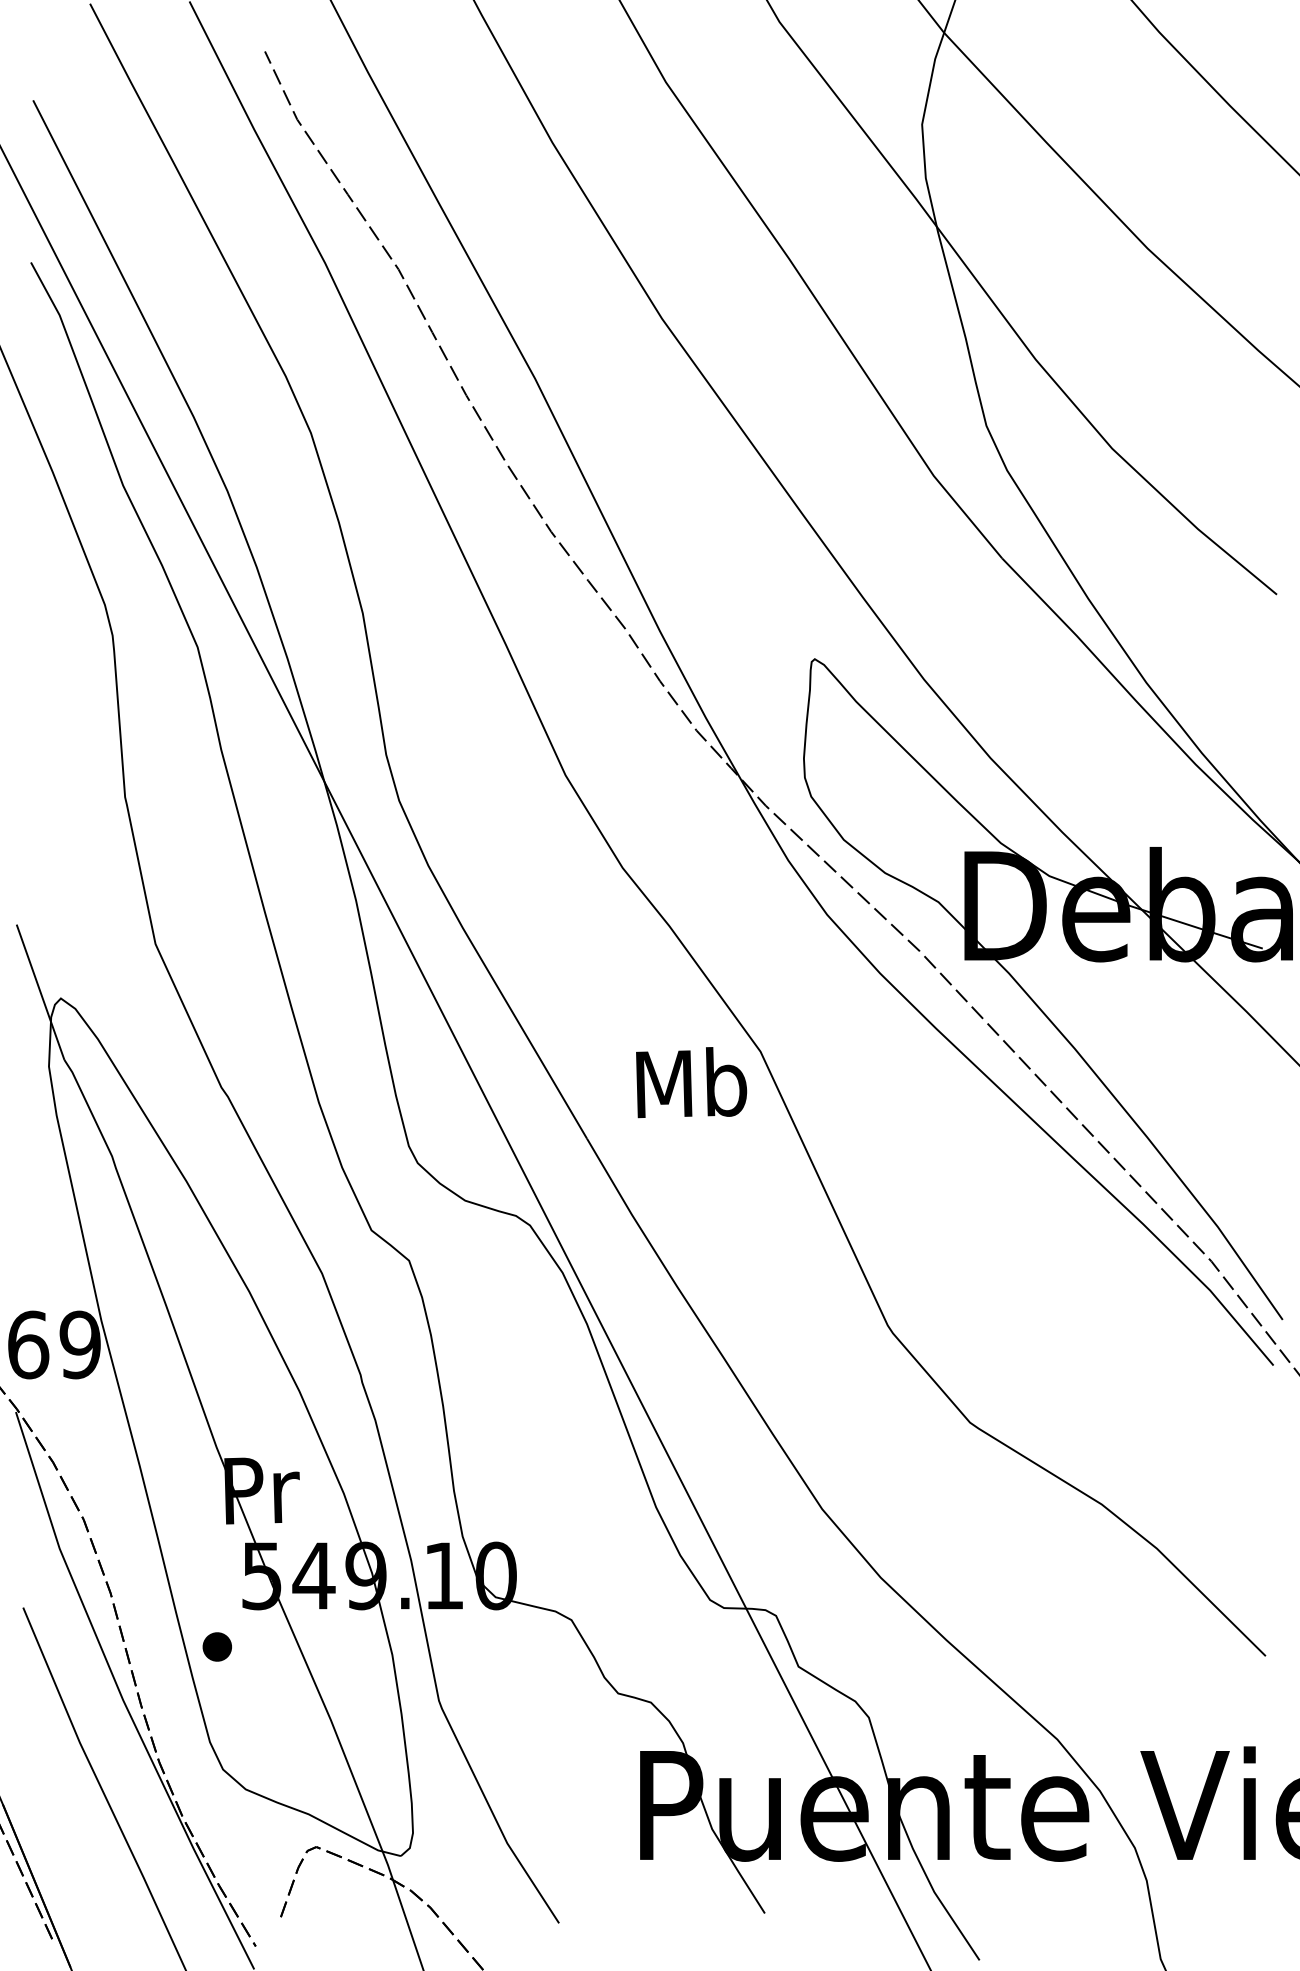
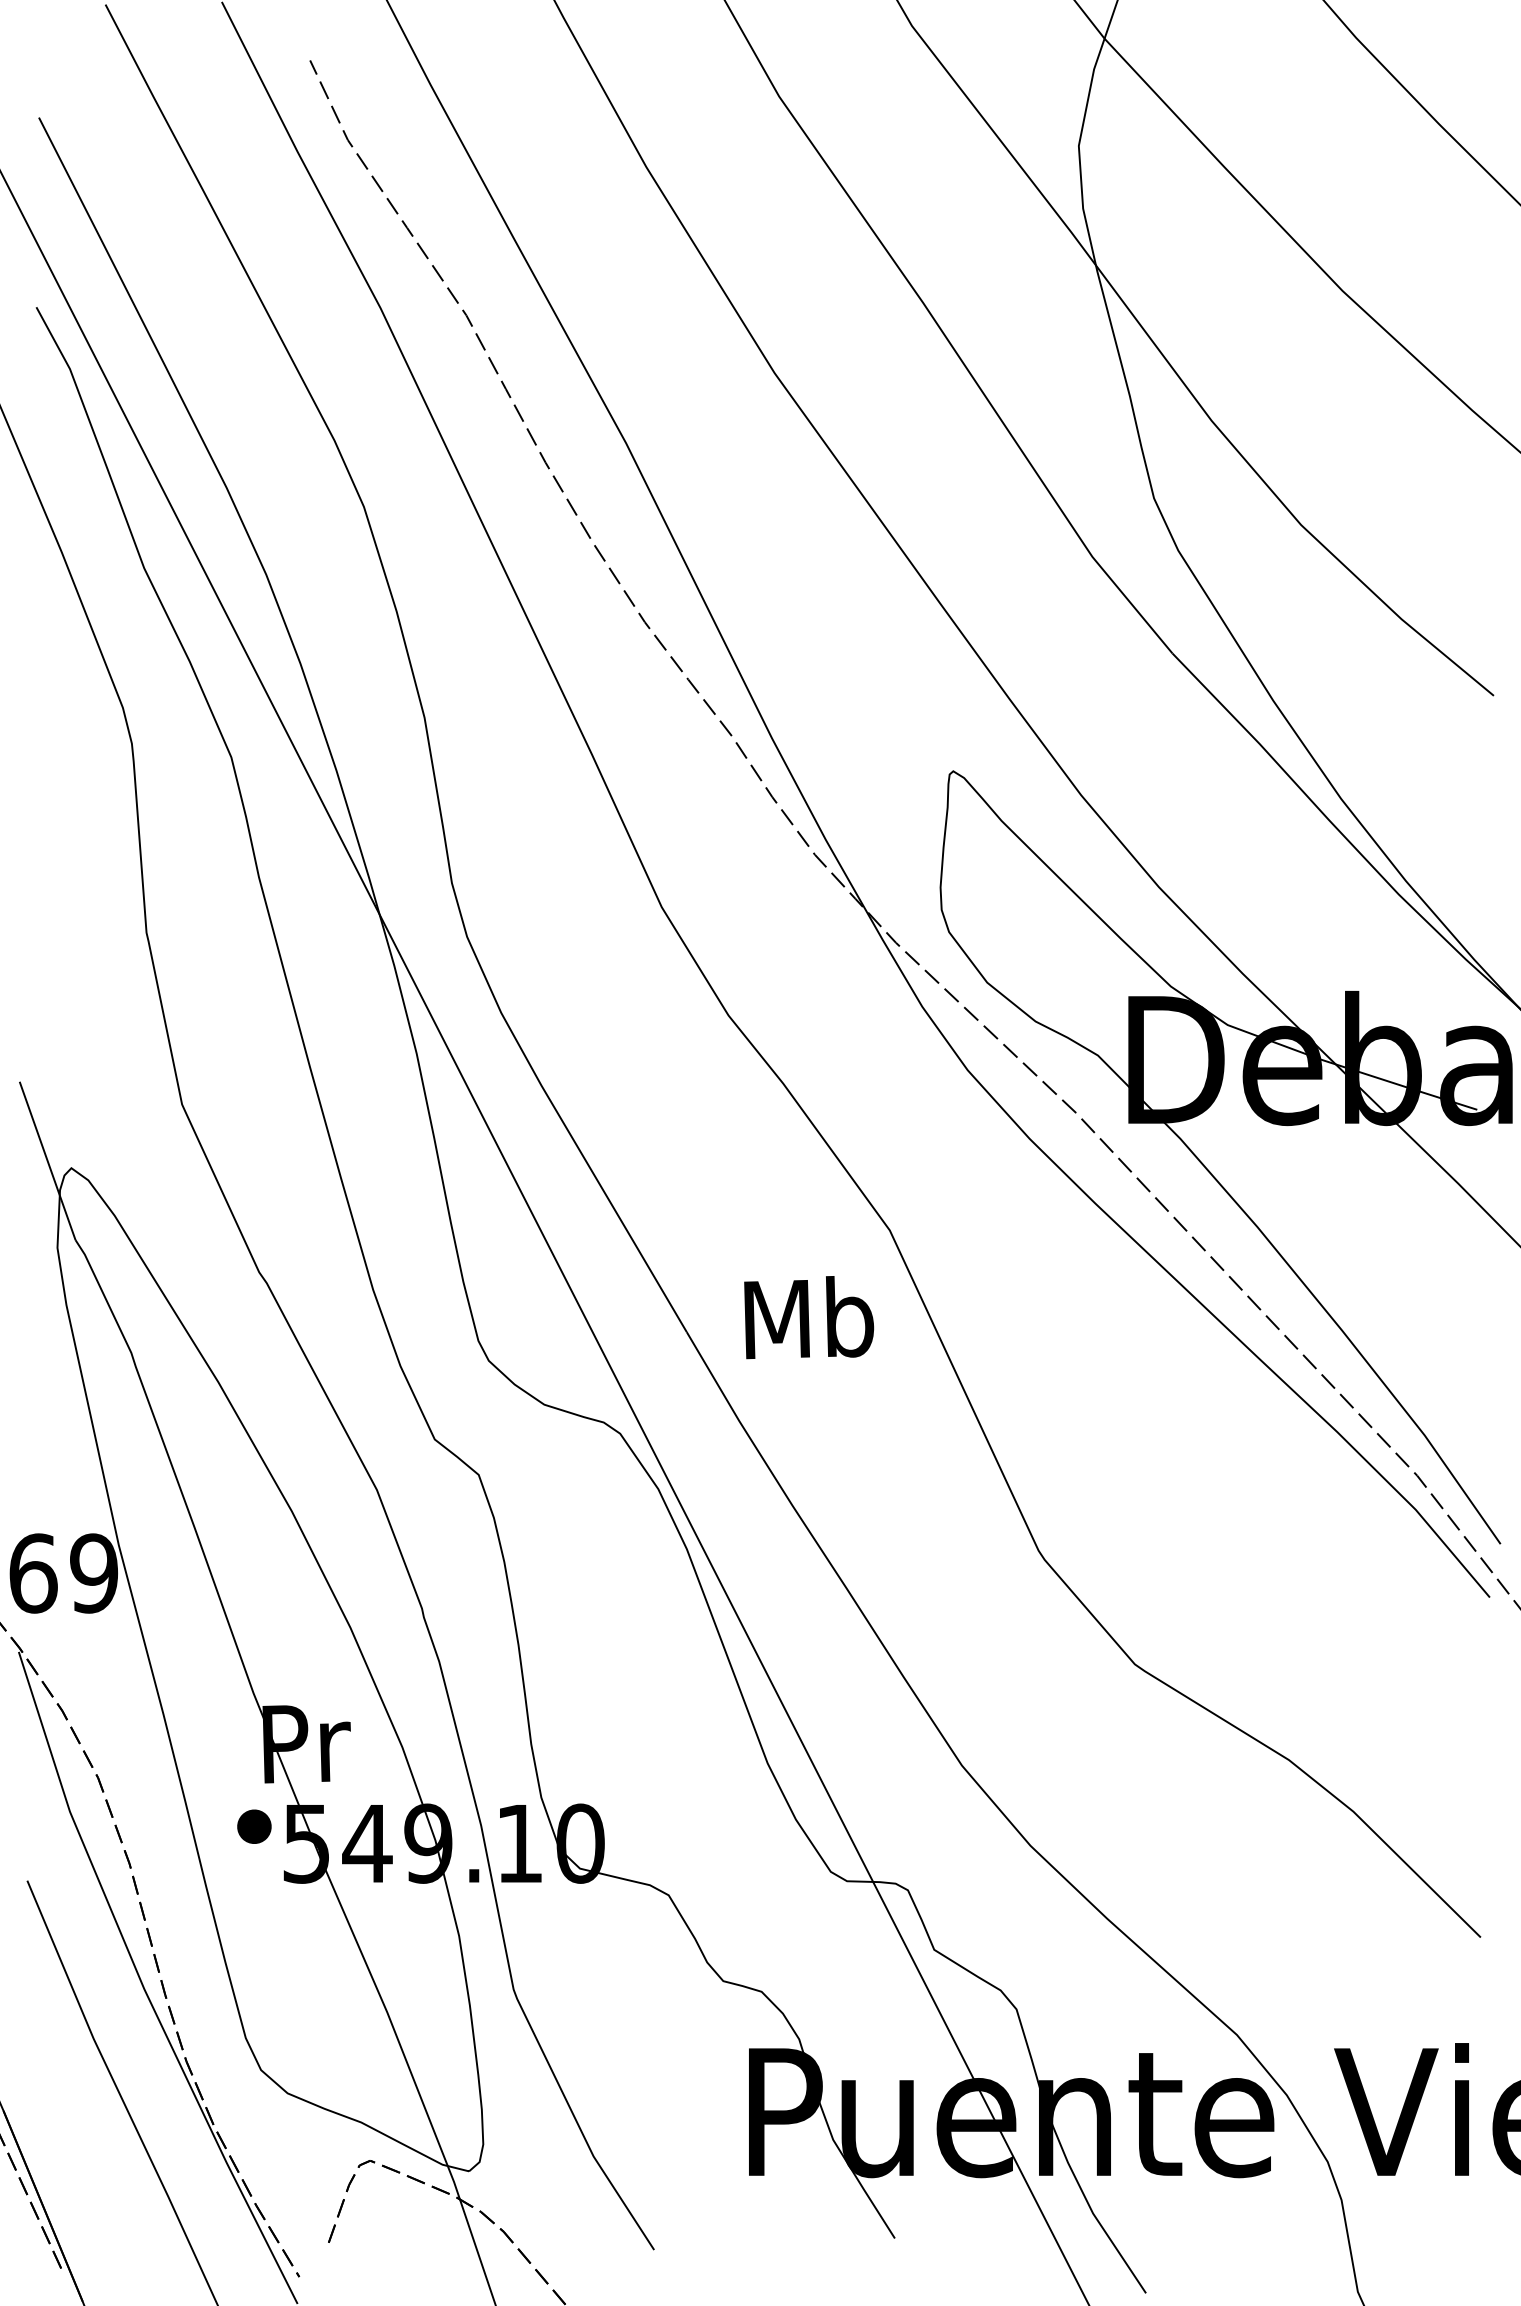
text: (691, 1082) -> (809, 1317), moved
part: (217, 1646) -> (254, 1826), moved

